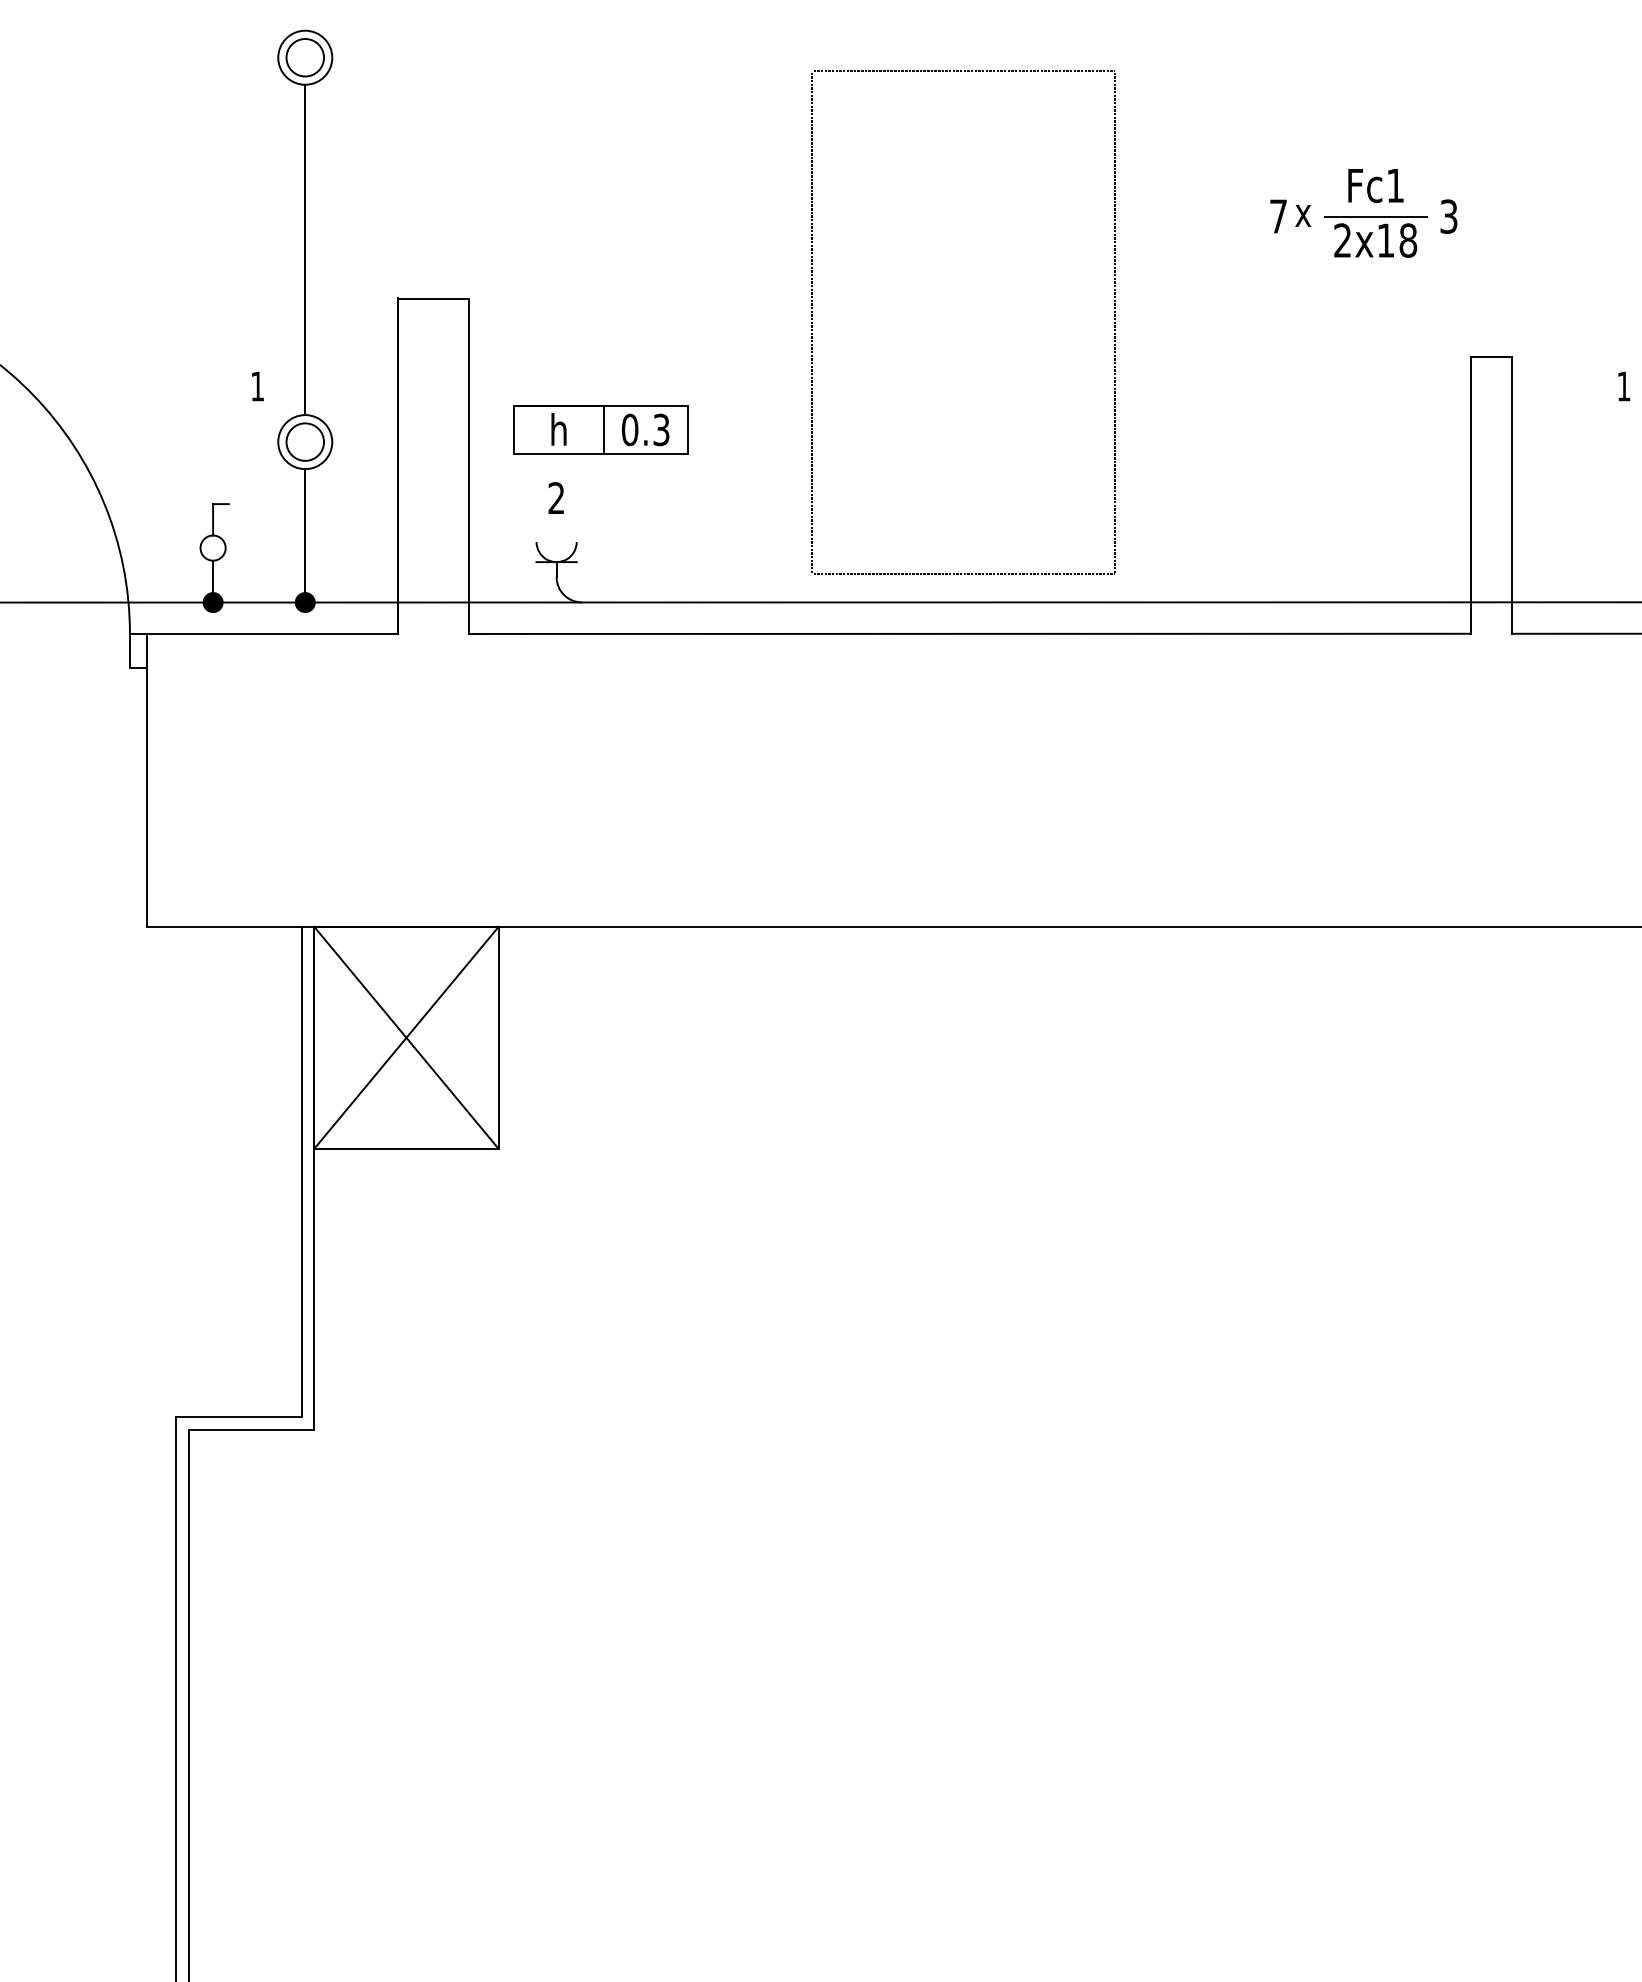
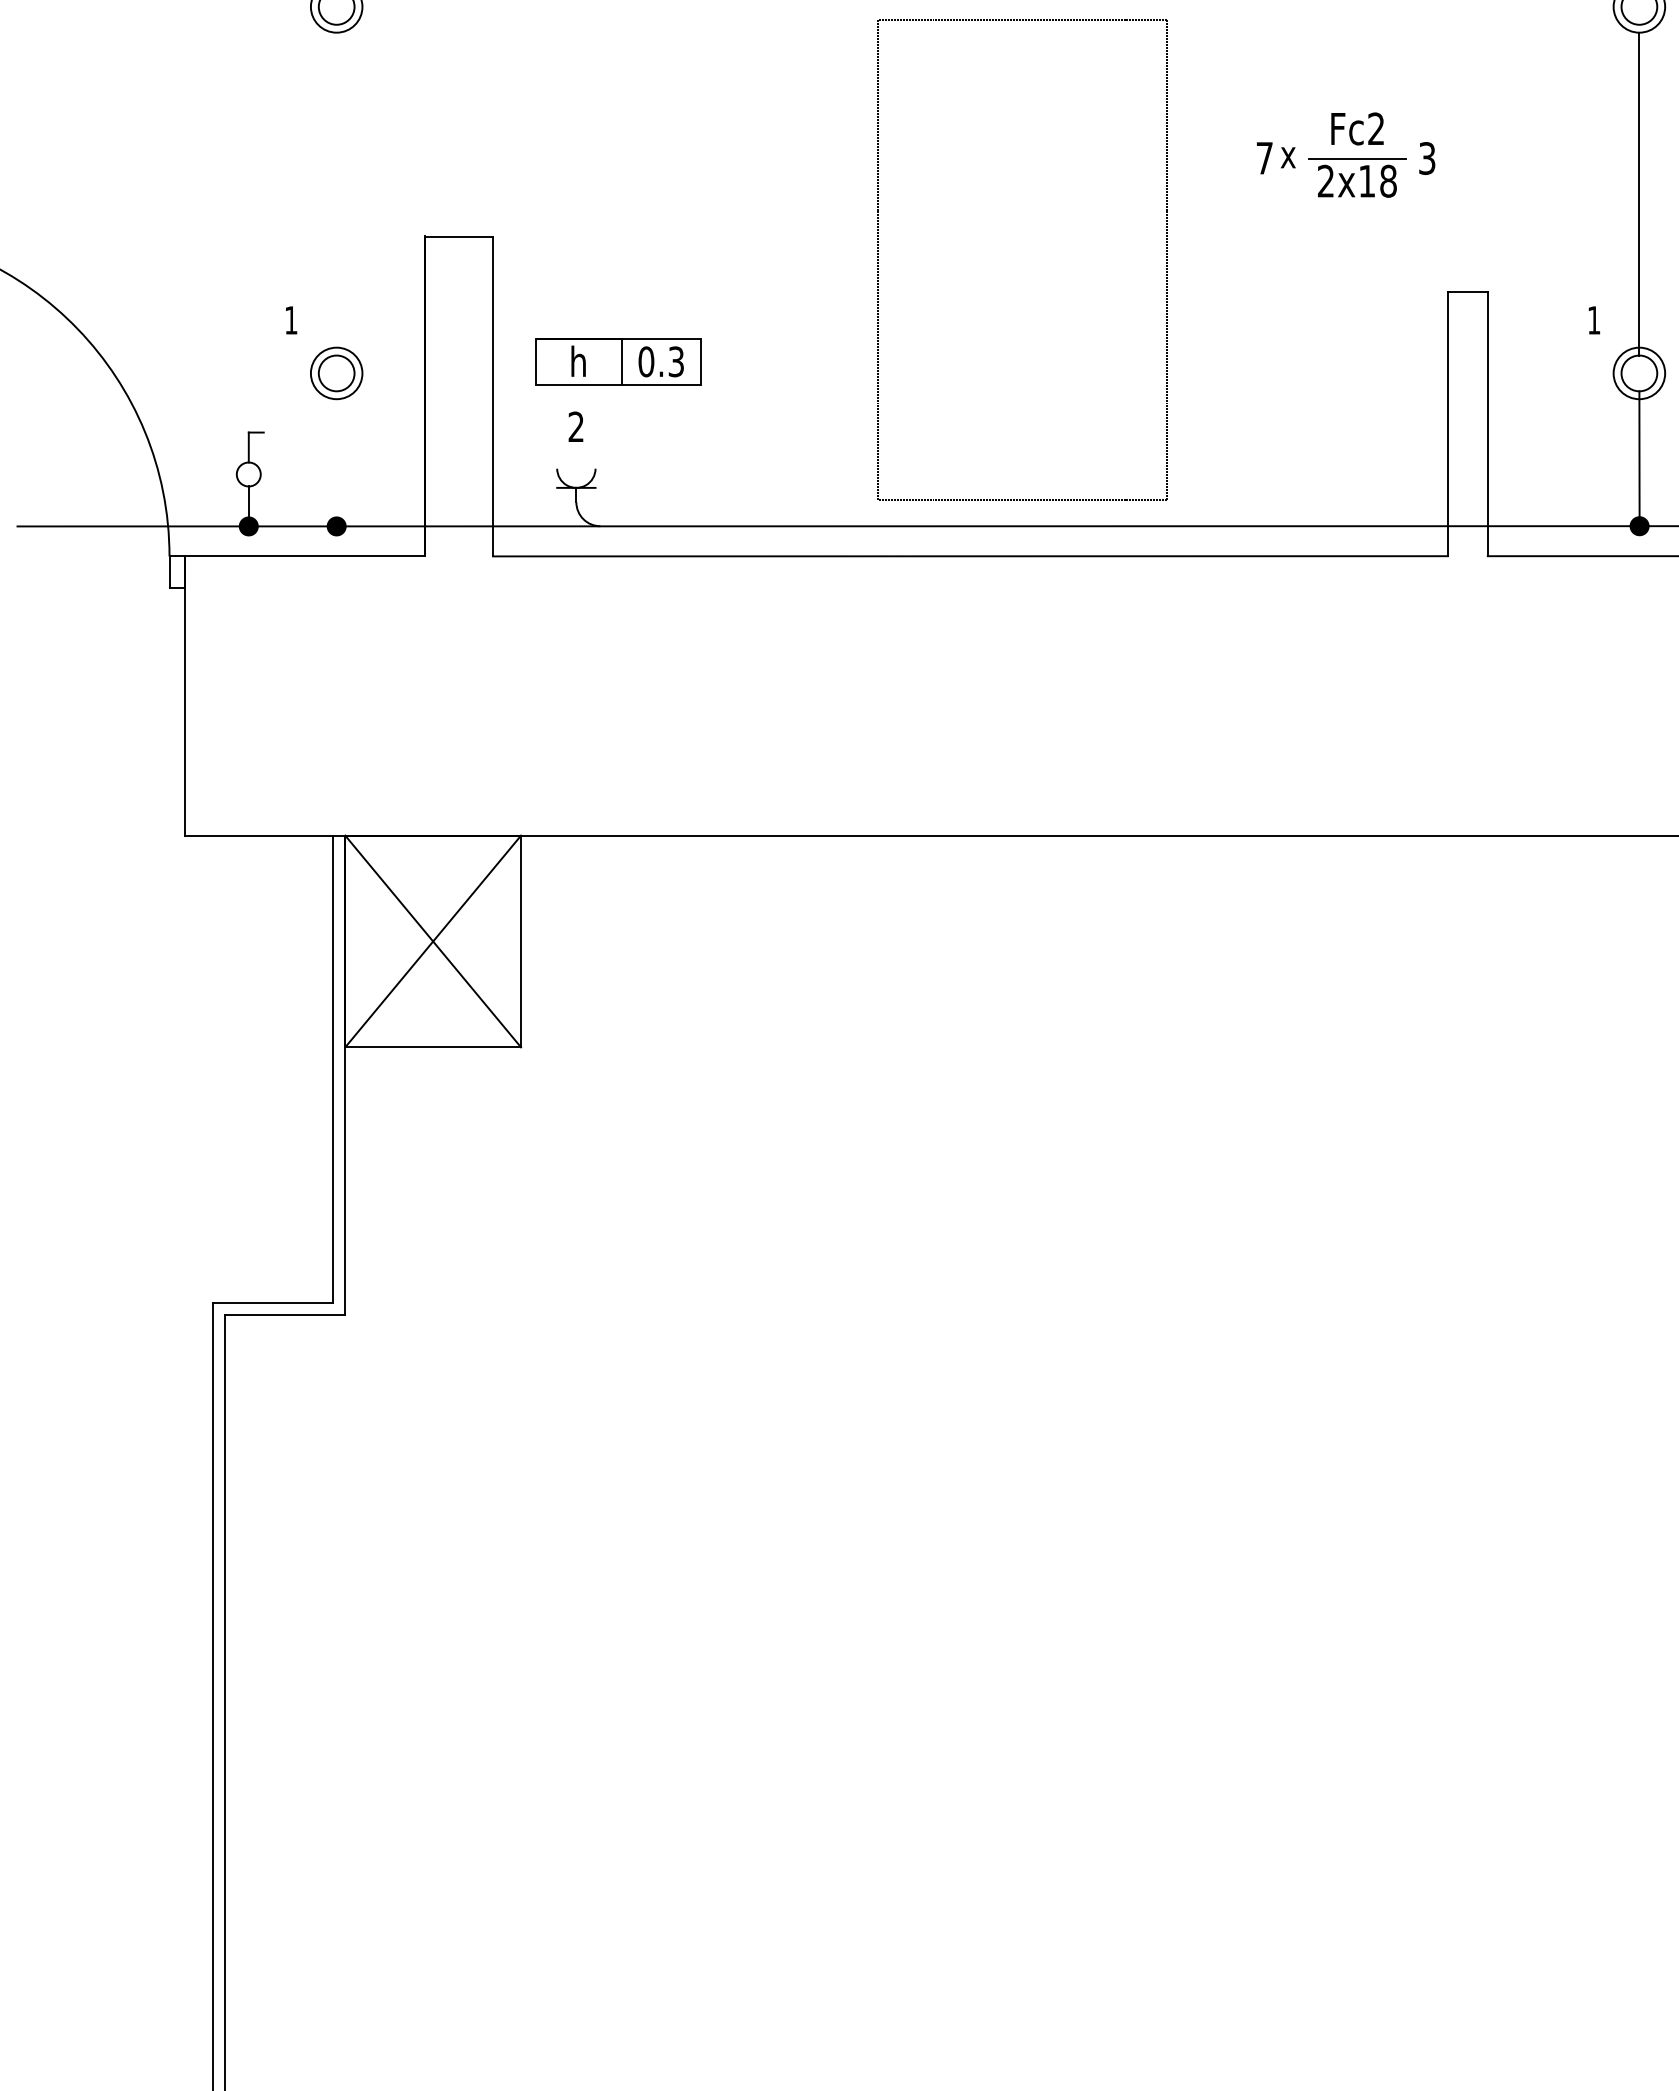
text: (1394, 185) -> (1375, 128), Fc1 -> Fc2
line: (305, 249) -> (336, 189), removed
part: (812, 321) -> (878, 259), moved
line: (305, 535) -> (336, 462), removed

